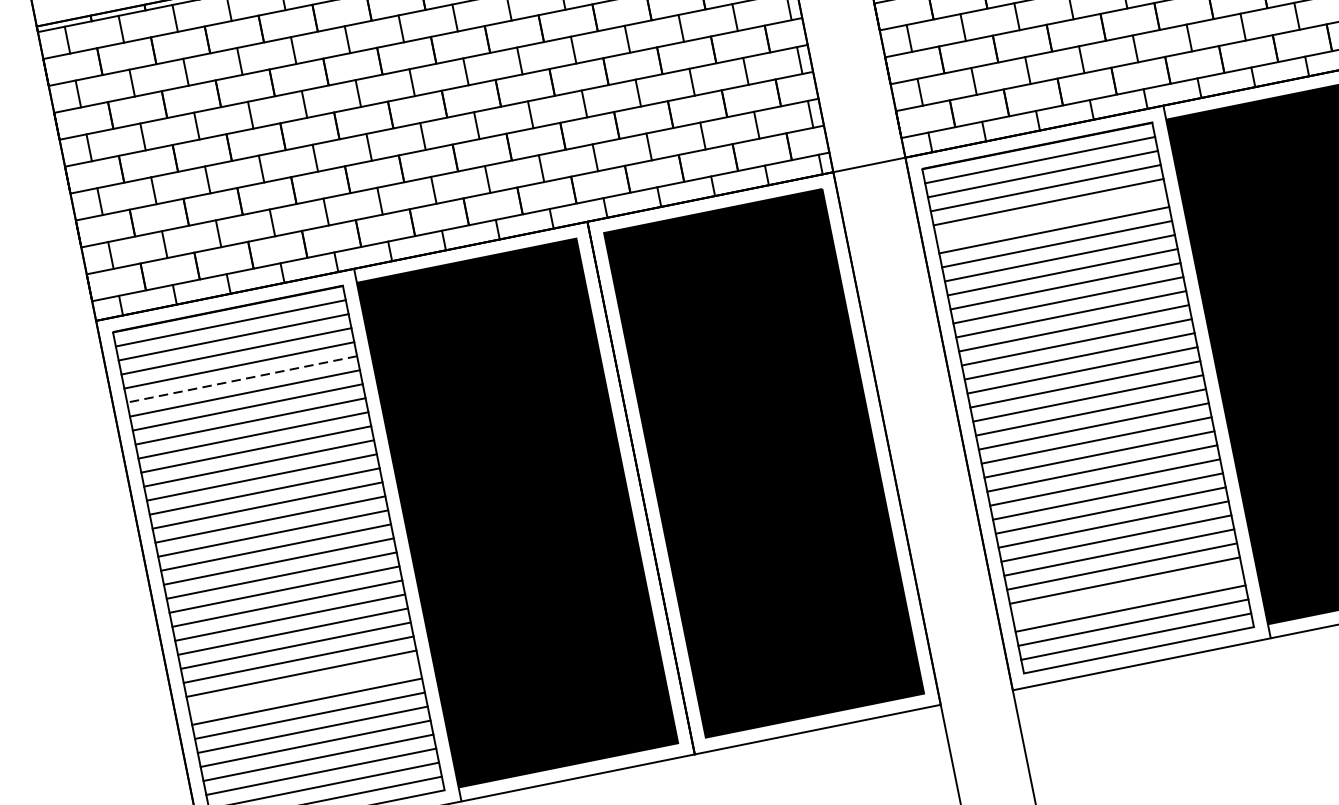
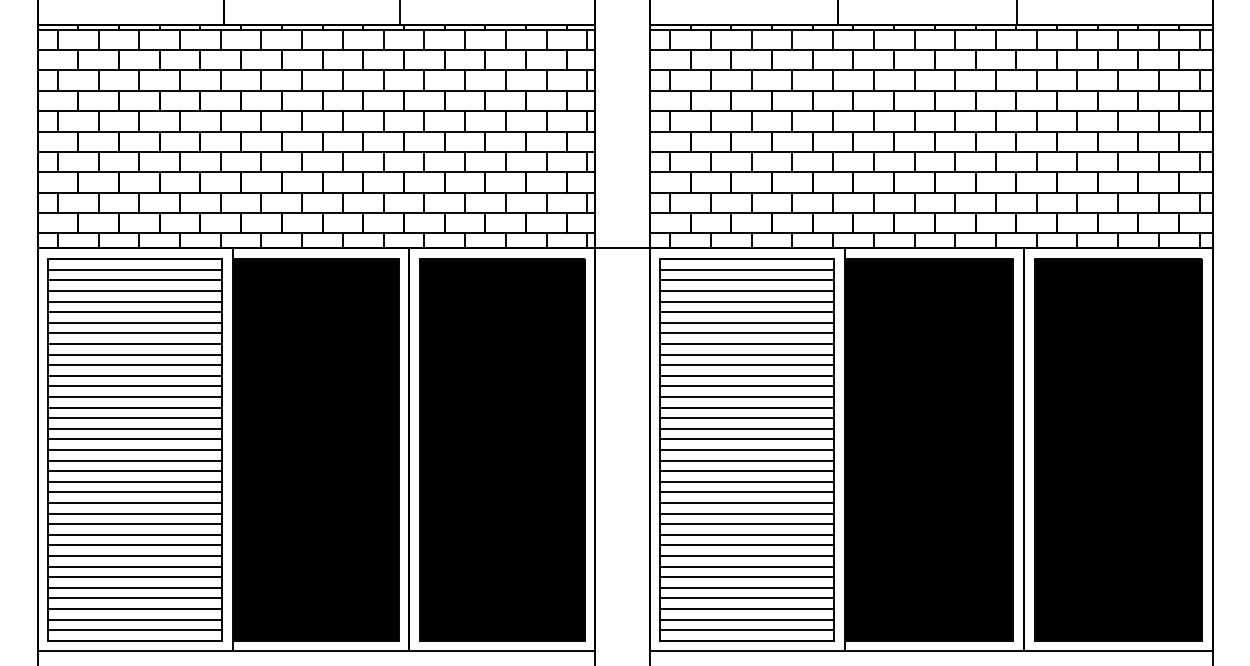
line: (1051, 216) -> (747, 312), added
line: (242, 379) -> (135, 312), dashed -> solid
line: (1127, 594) -> (747, 598), added
line: (304, 687) -> (135, 545), added

